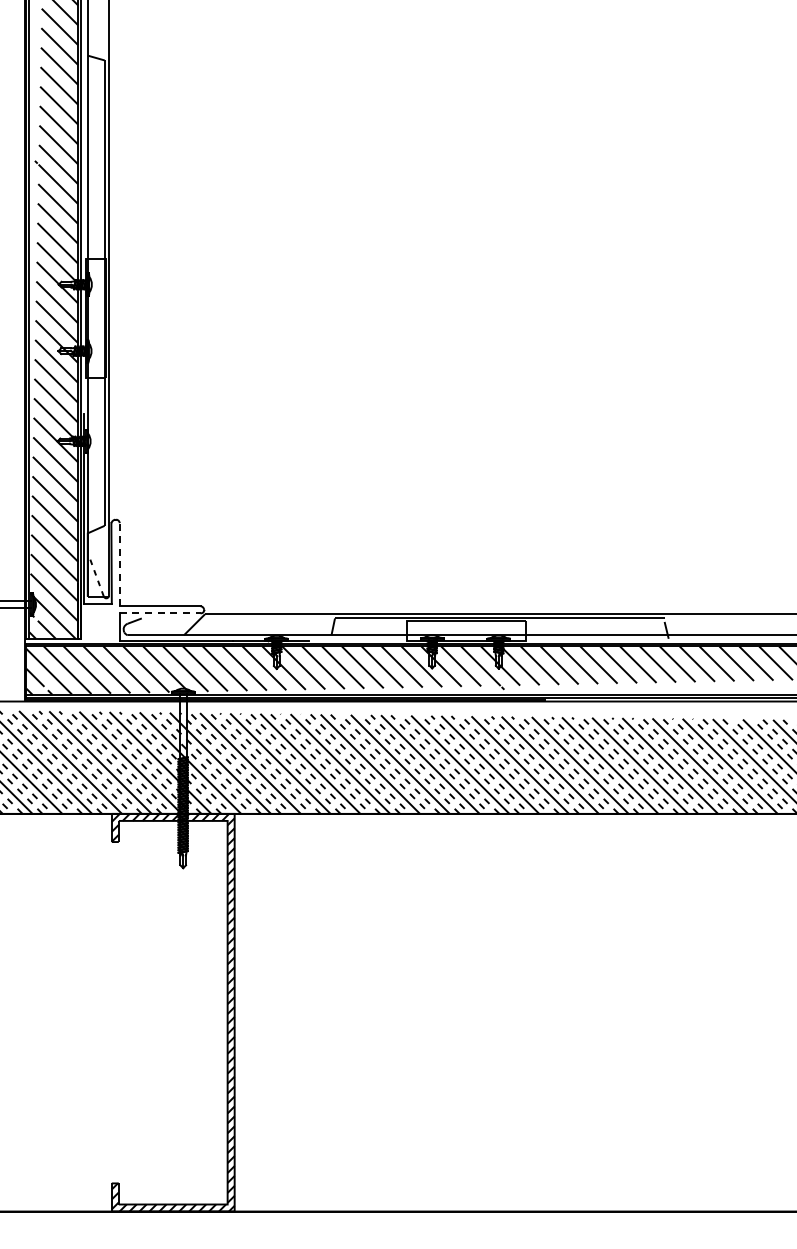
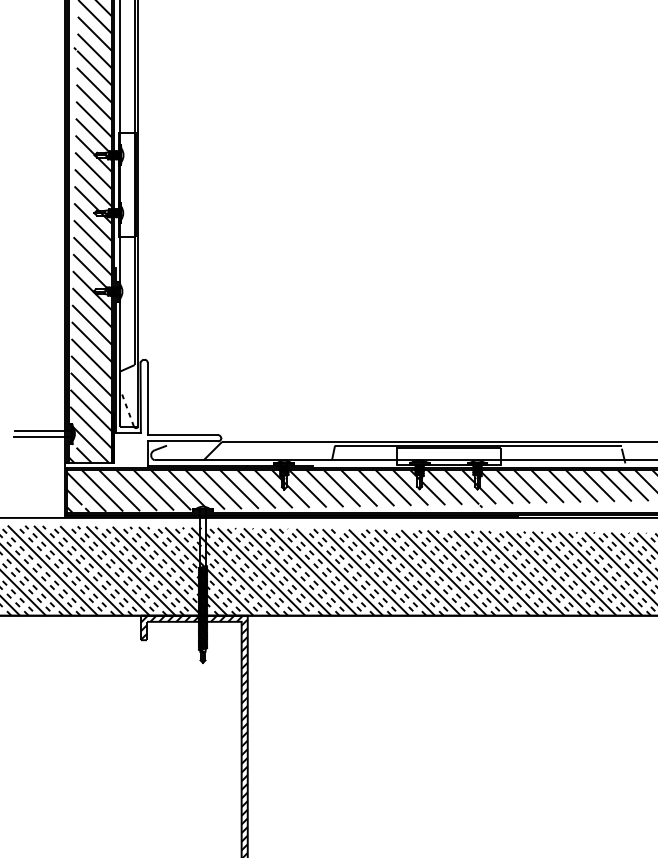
line: (119, 564) -> (147, 398), dashed -> solid
line: (160, 613) -> (183, 441), dashed -> solid

